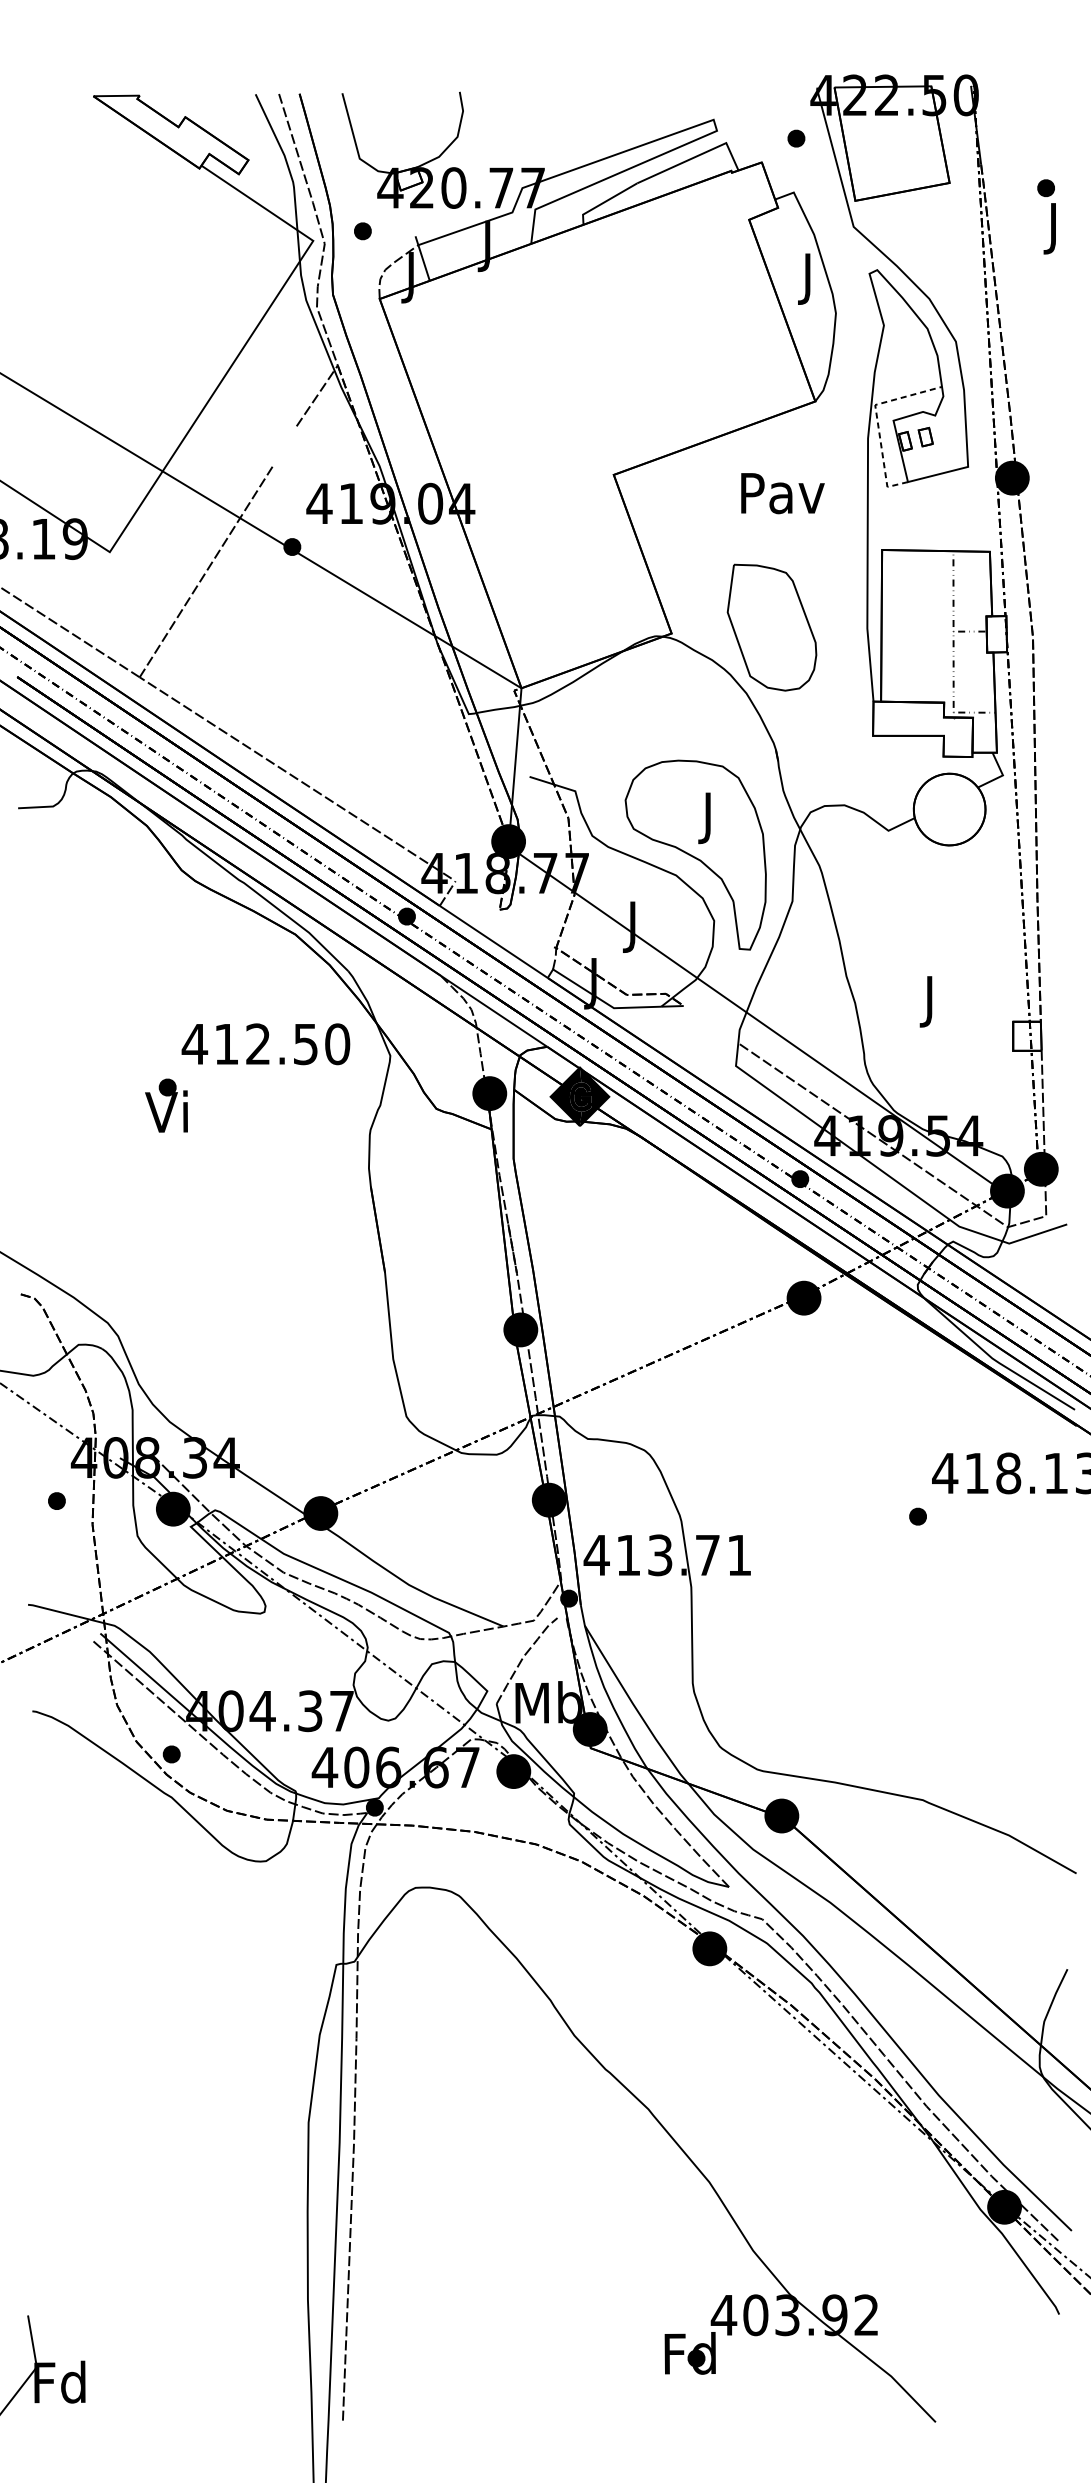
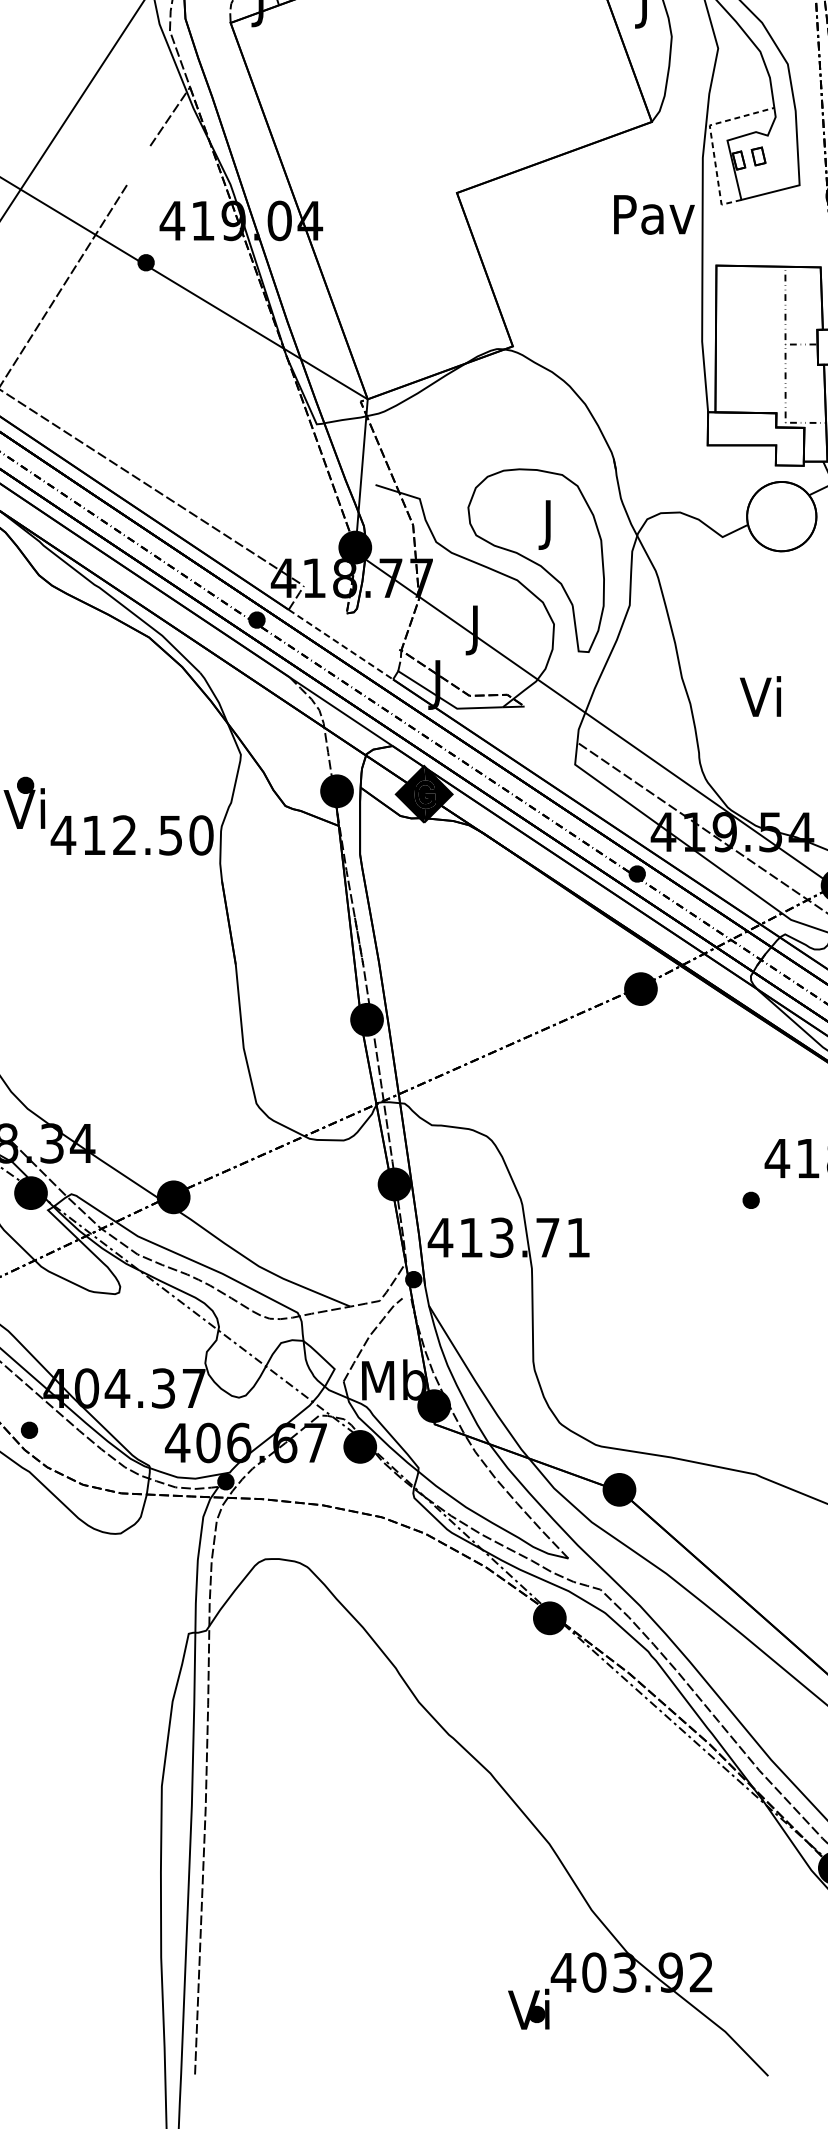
text: (782, 493) -> (653, 214), moved
part: (771, 627) -> (609, 340), removed
line: (493, 941) -> (340, 644), solid -> dashed
text: (927, 1000) -> (760, 701), J -> Vi
text: (265, 1044) -> (131, 835), moved
text: (689, 2353) -> (530, 2009), Fd -> Vi

